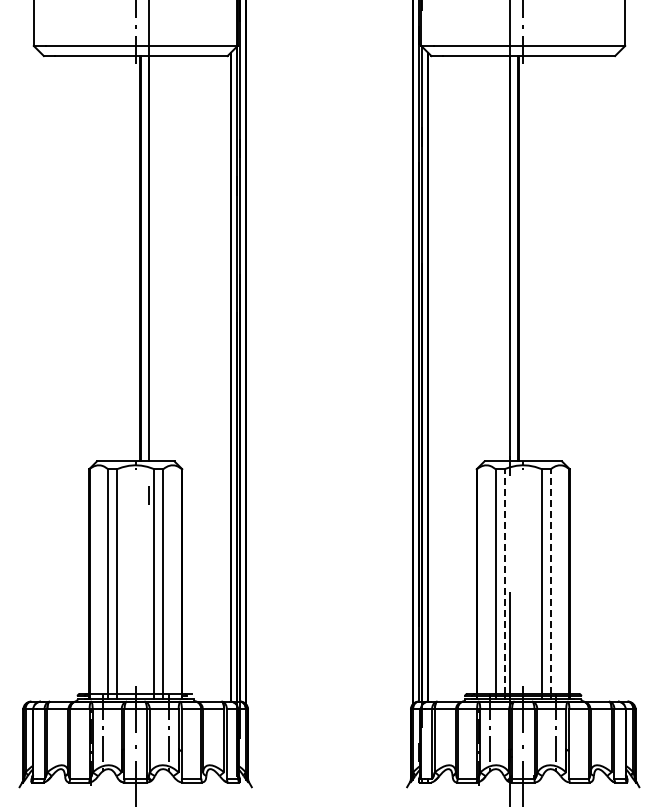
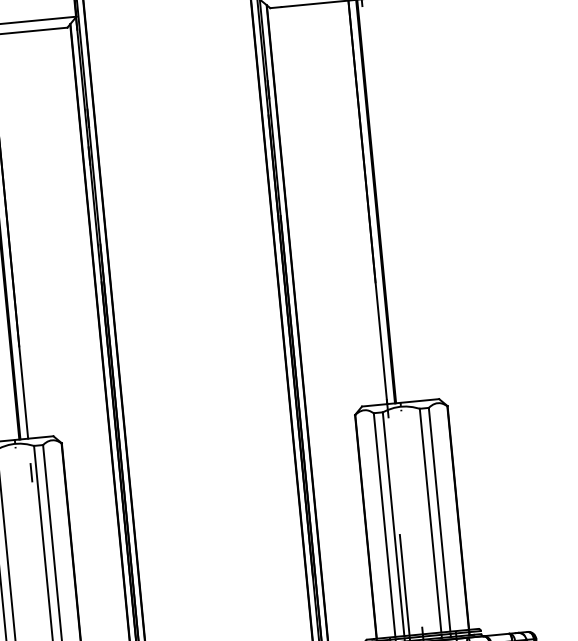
line: (504, 581) -> (393, 524), dashed -> solid
line: (550, 581) -> (439, 519), dashed -> solid

